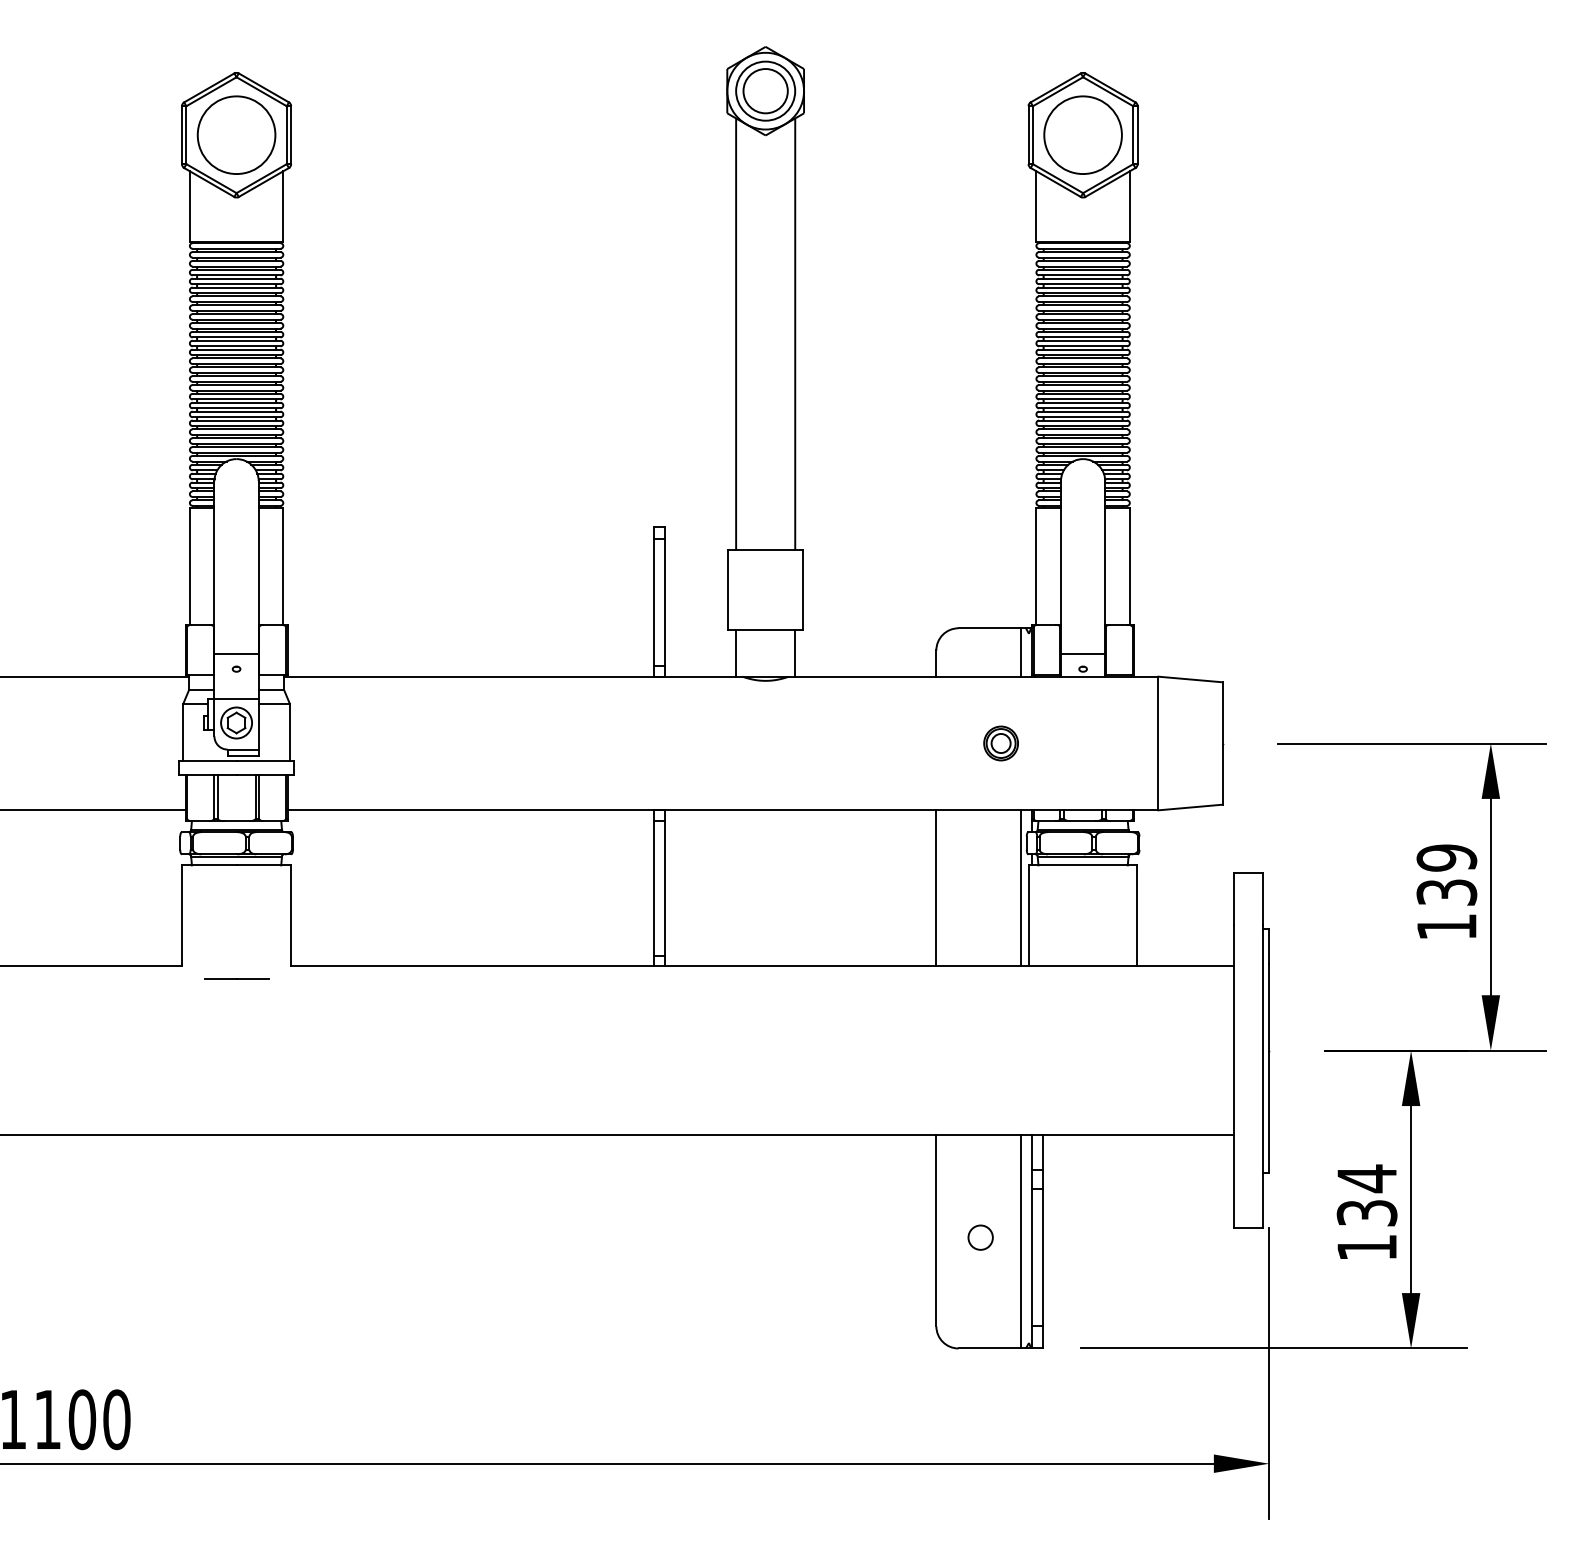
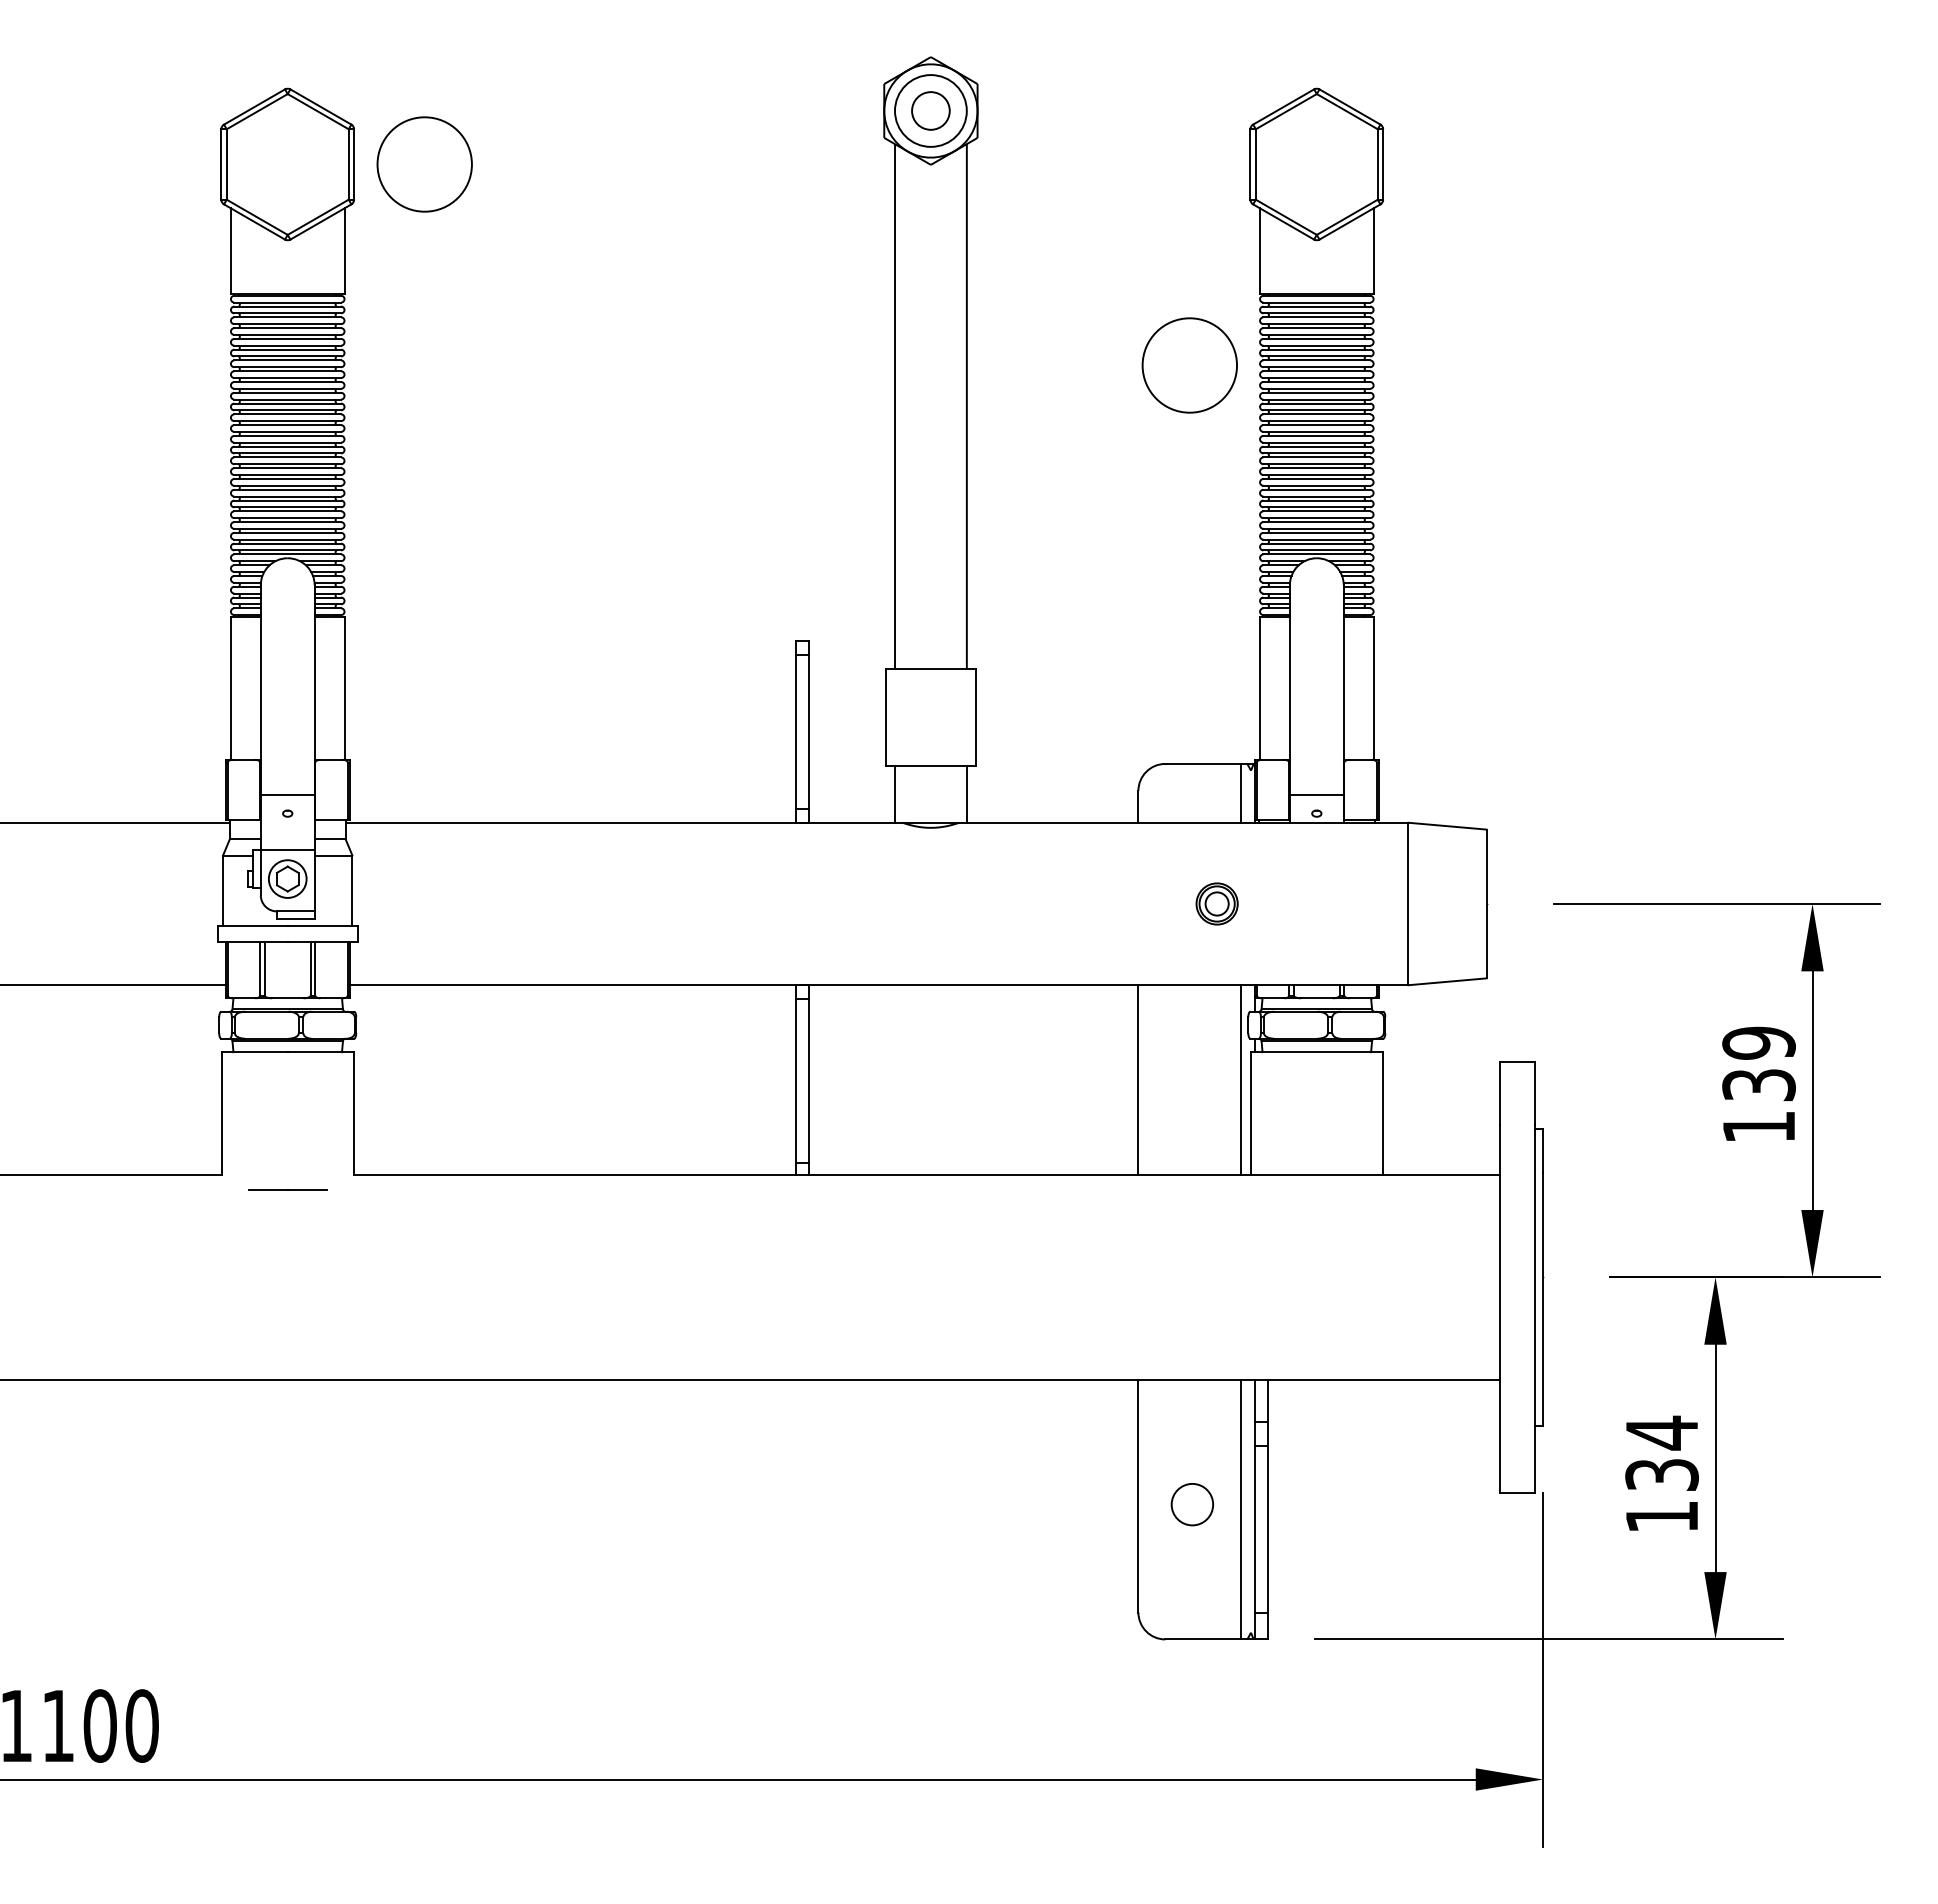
circle: (765, 90) -> (930, 110), size x0.7
circle: (236, 135) -> (424, 164), moved
circle: (1082, 135) -> (1189, 365), moved
circle: (980, 1237) -> (1191, 1504), size x1.4

